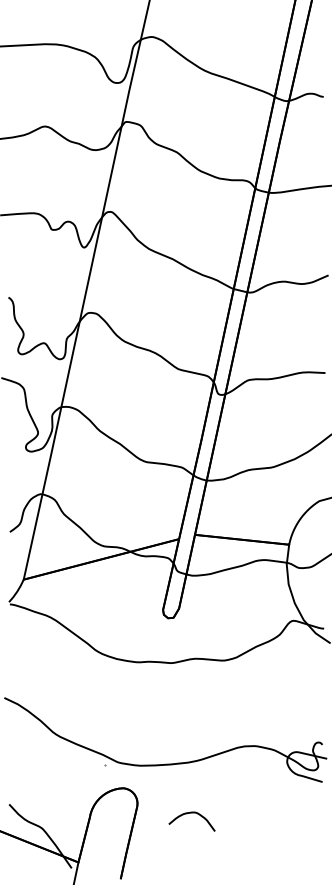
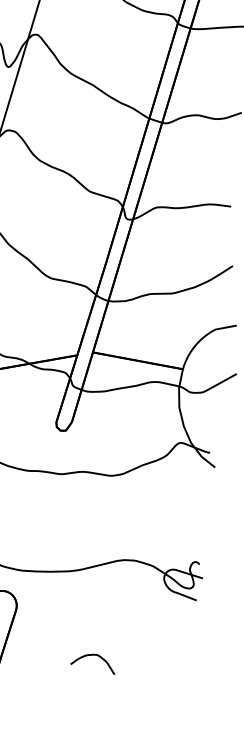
curve: (191, 813) -> (93, 655), moved

